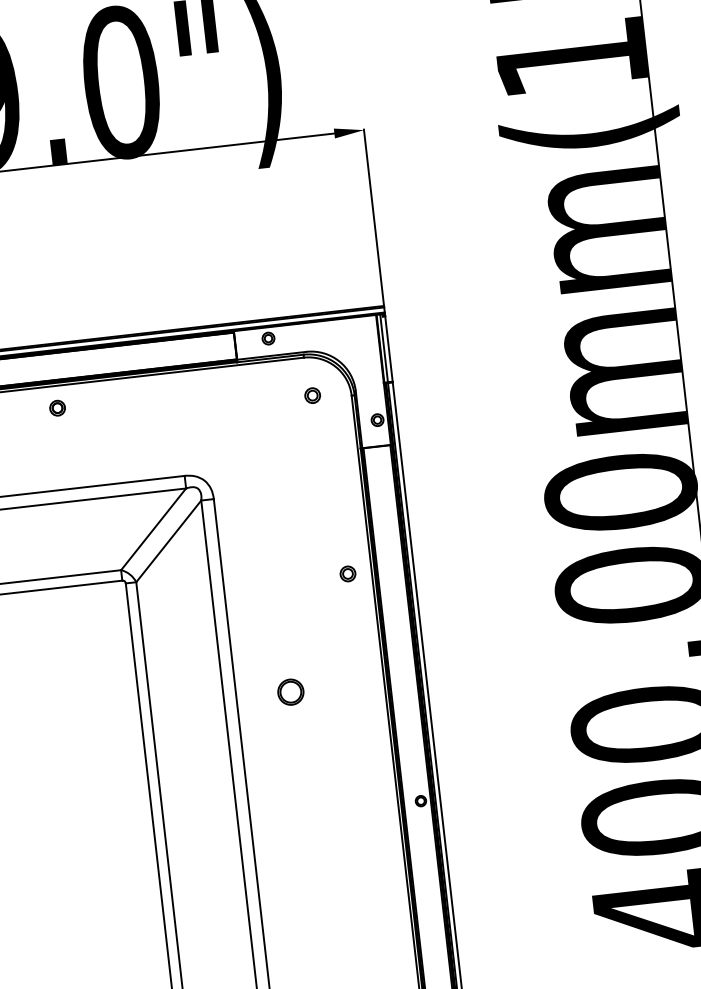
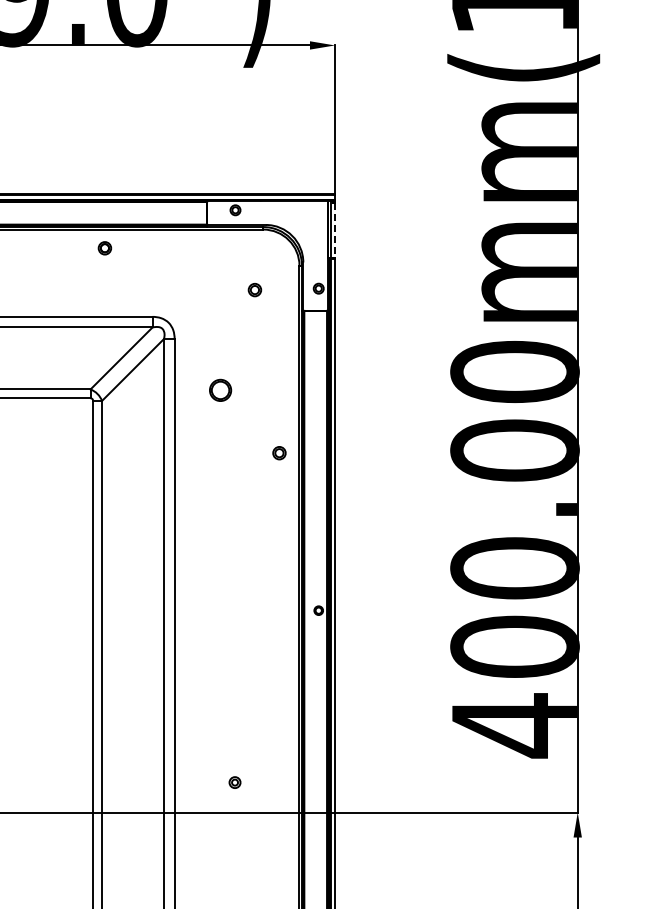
line: (389, 349) -> (335, 230), solid -> dashed
part: (312, 396) -> (254, 290), moved
part: (57, 408) -> (104, 248), moved
part: (348, 574) -> (279, 453), moved
part: (290, 691) -> (220, 389), moved

